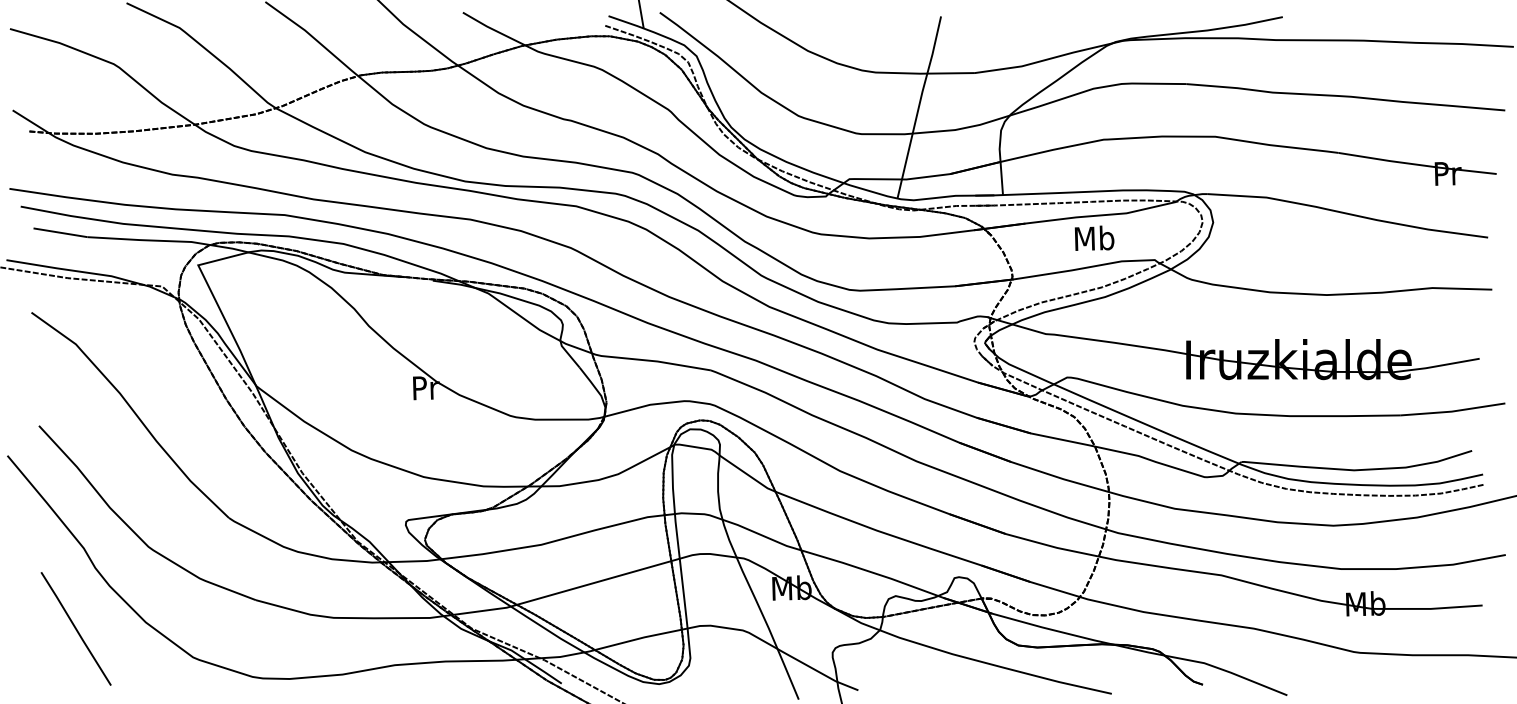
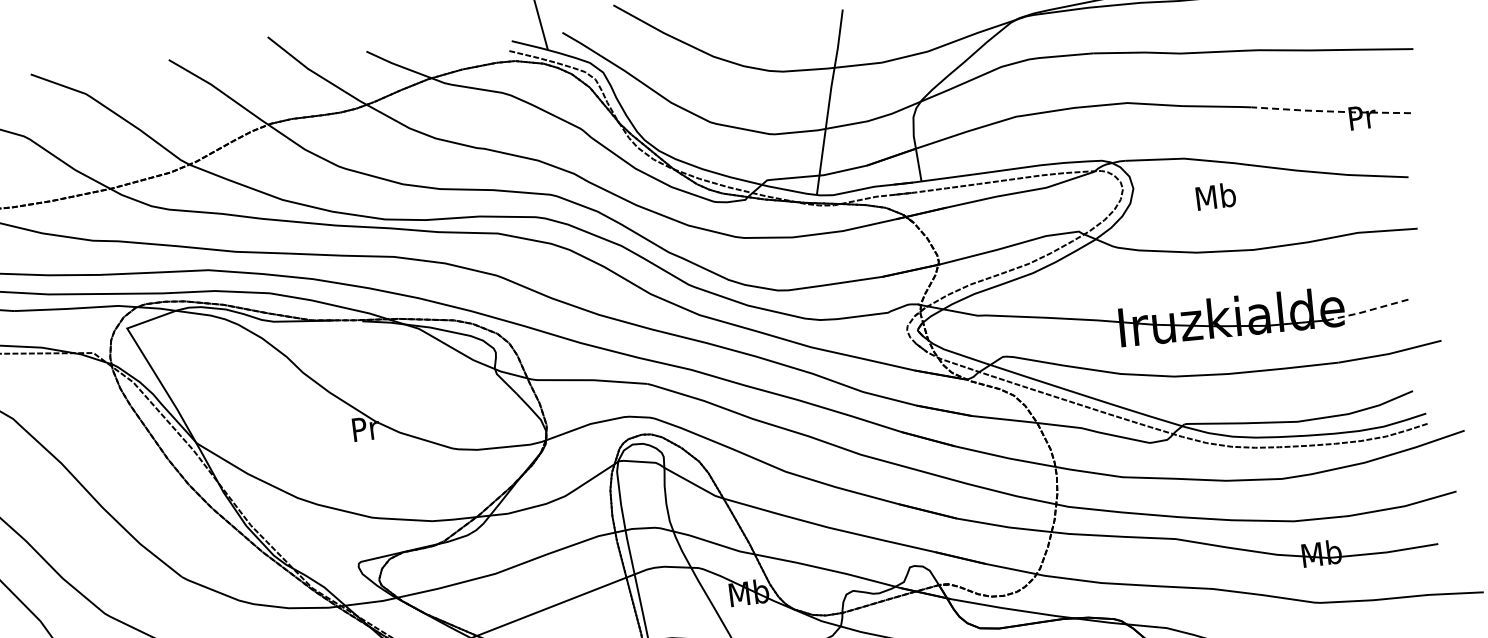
line: (1417, 164) -> (1331, 111), solid -> dashed
text: (1094, 237) -> (1215, 195), moved
line: (1436, 366) -> (1369, 310), solid -> dashed

